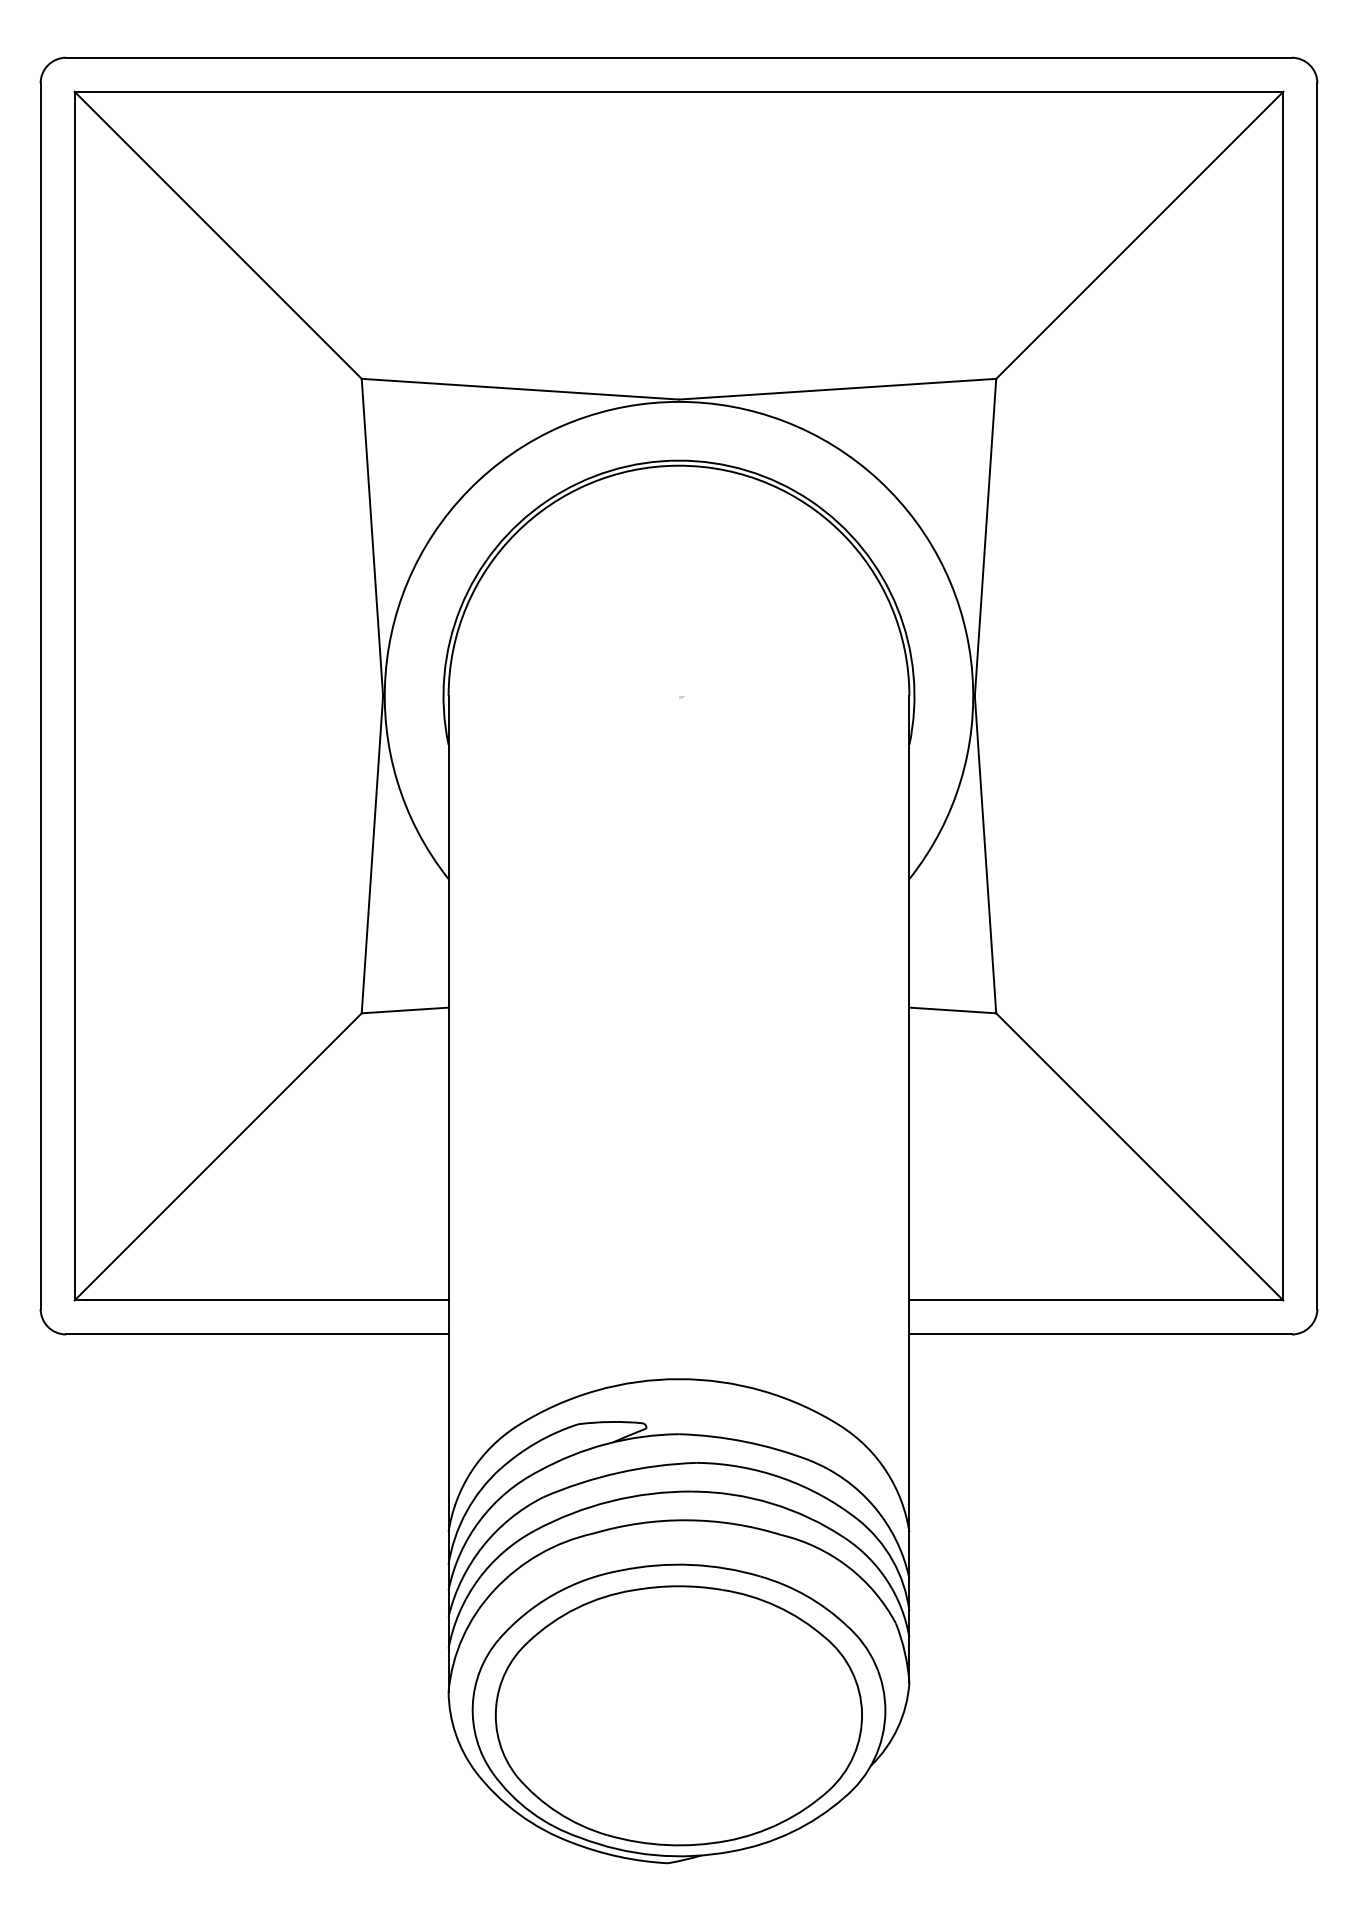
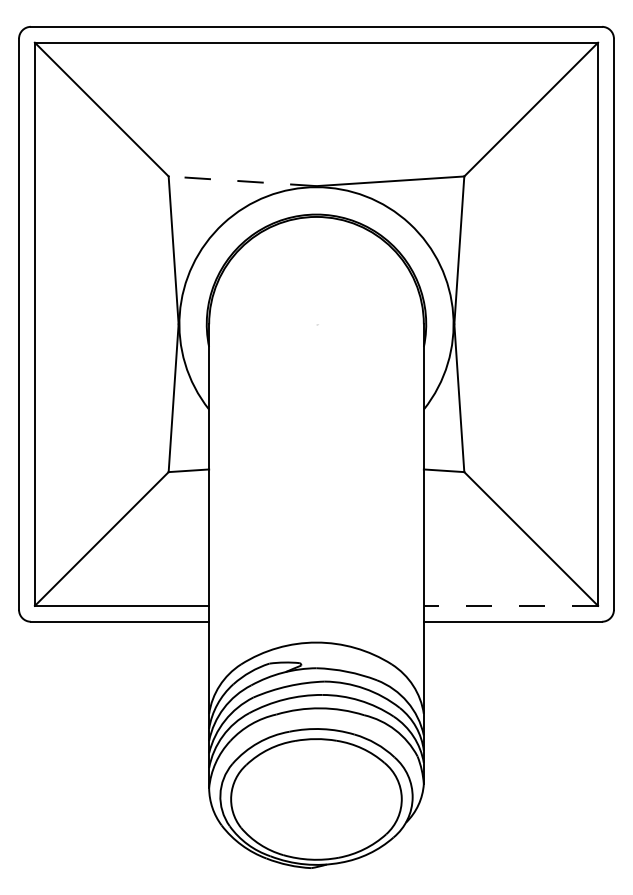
line: (520, 389) -> (242, 181), solid -> dashed
line: (1095, 1299) -> (510, 605), solid -> dashed

